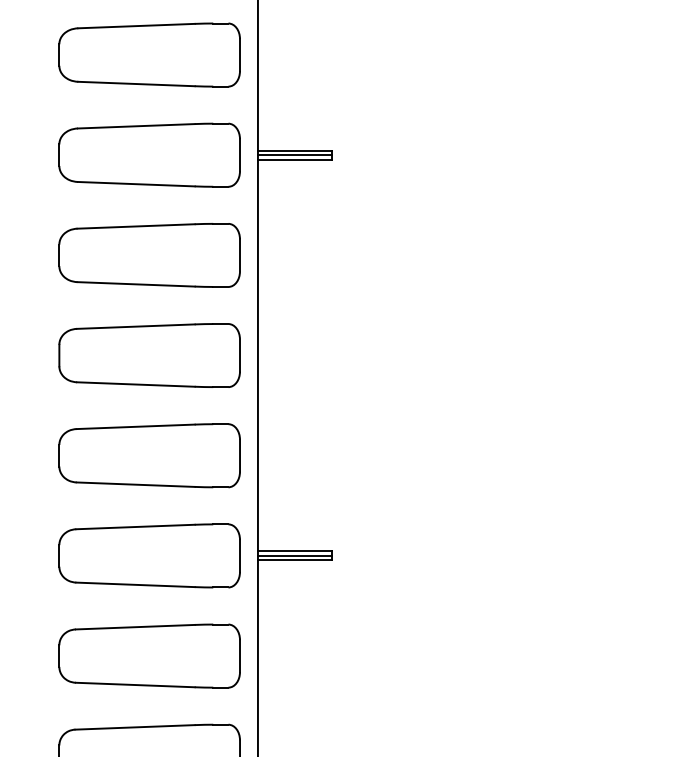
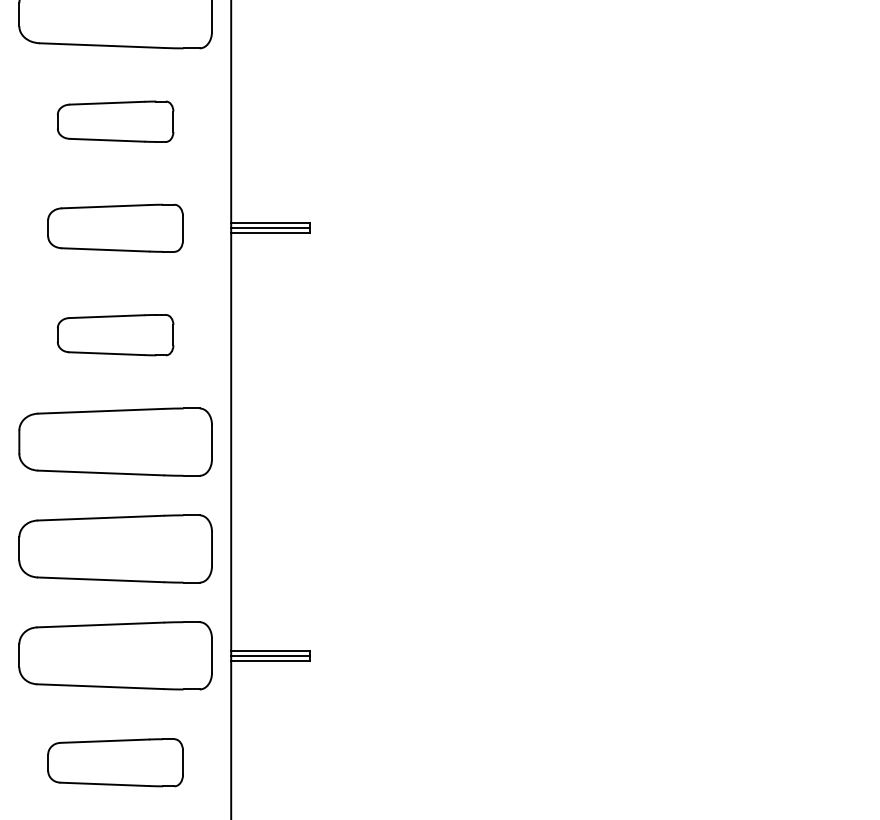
part: (149, 54) -> (115, 121), size x0.6
part: (149, 154) -> (115, 227), size x0.7
part: (149, 254) -> (115, 334), size x0.6
part: (149, 655) -> (115, 762), size x0.7

